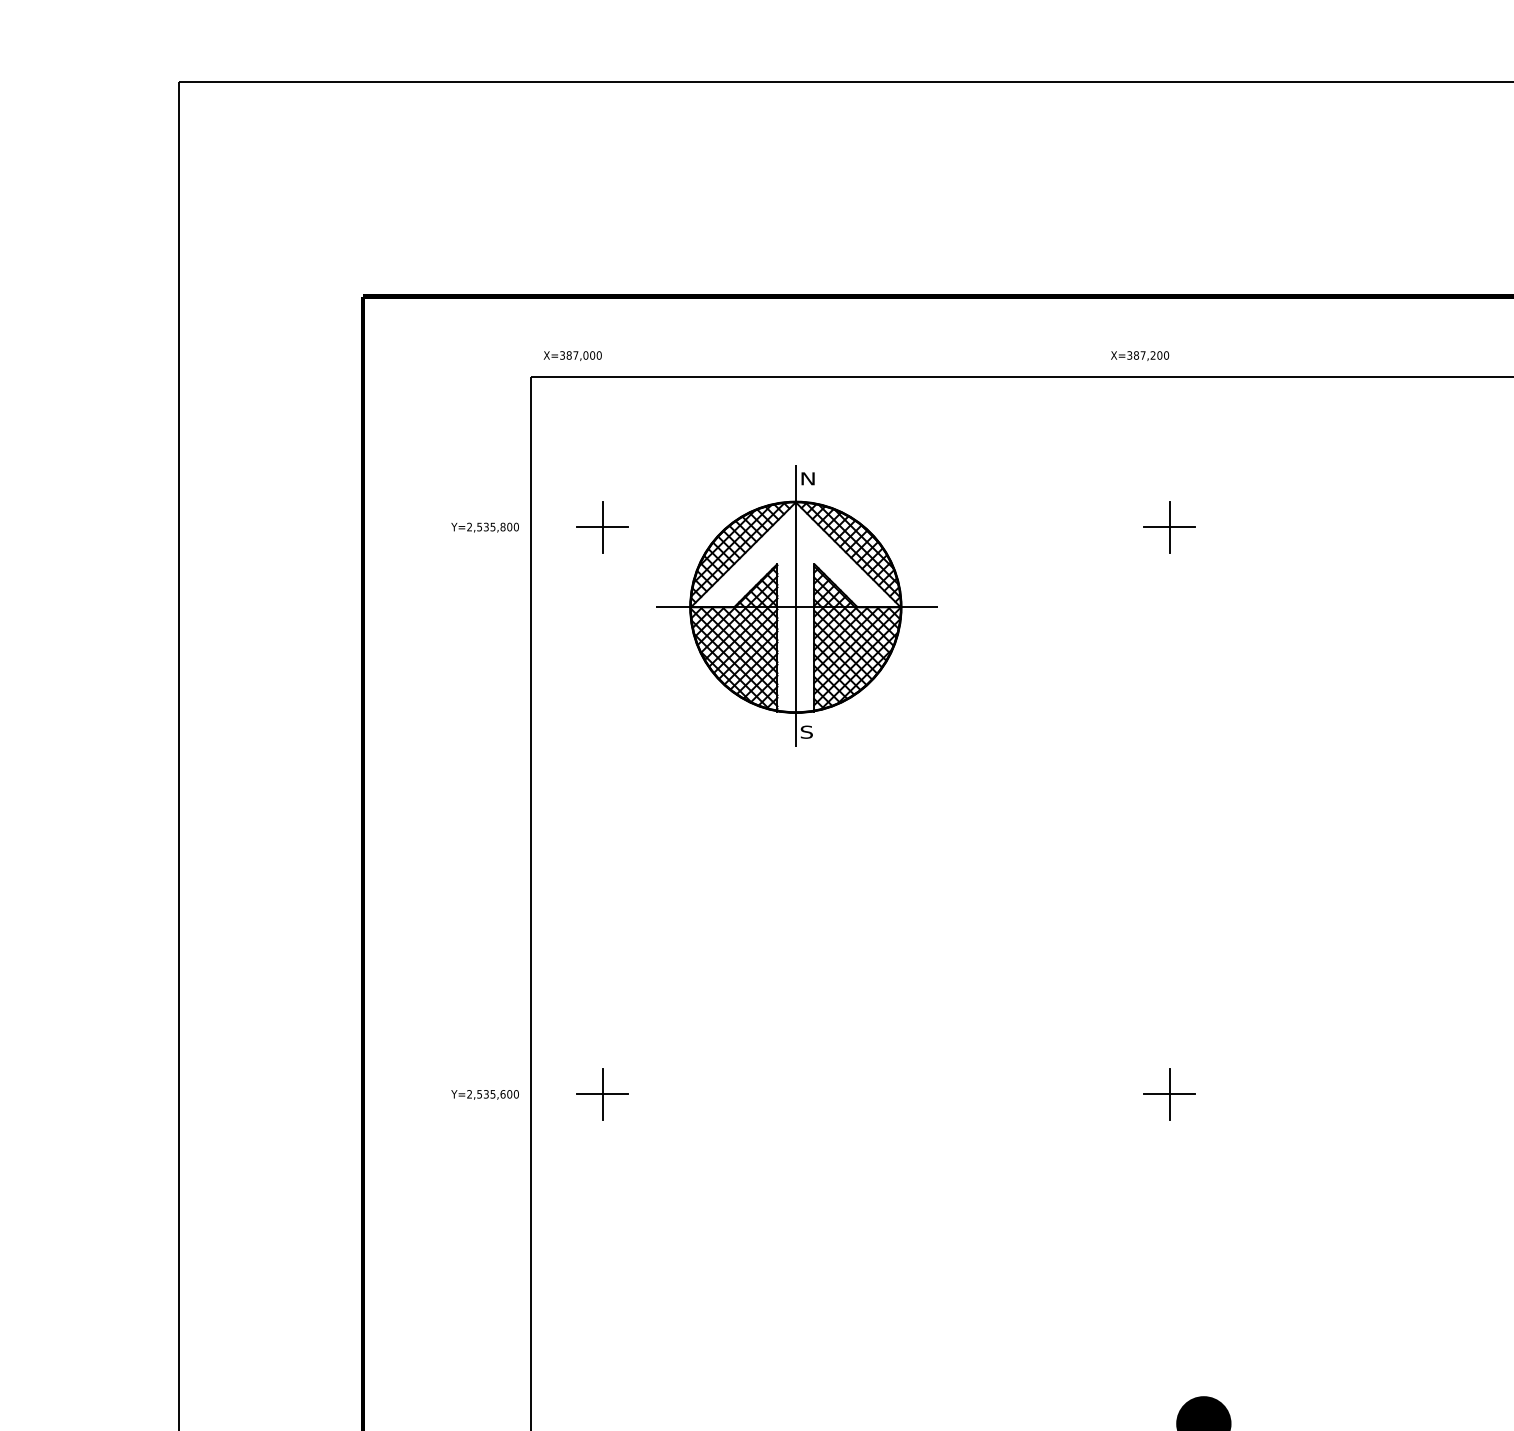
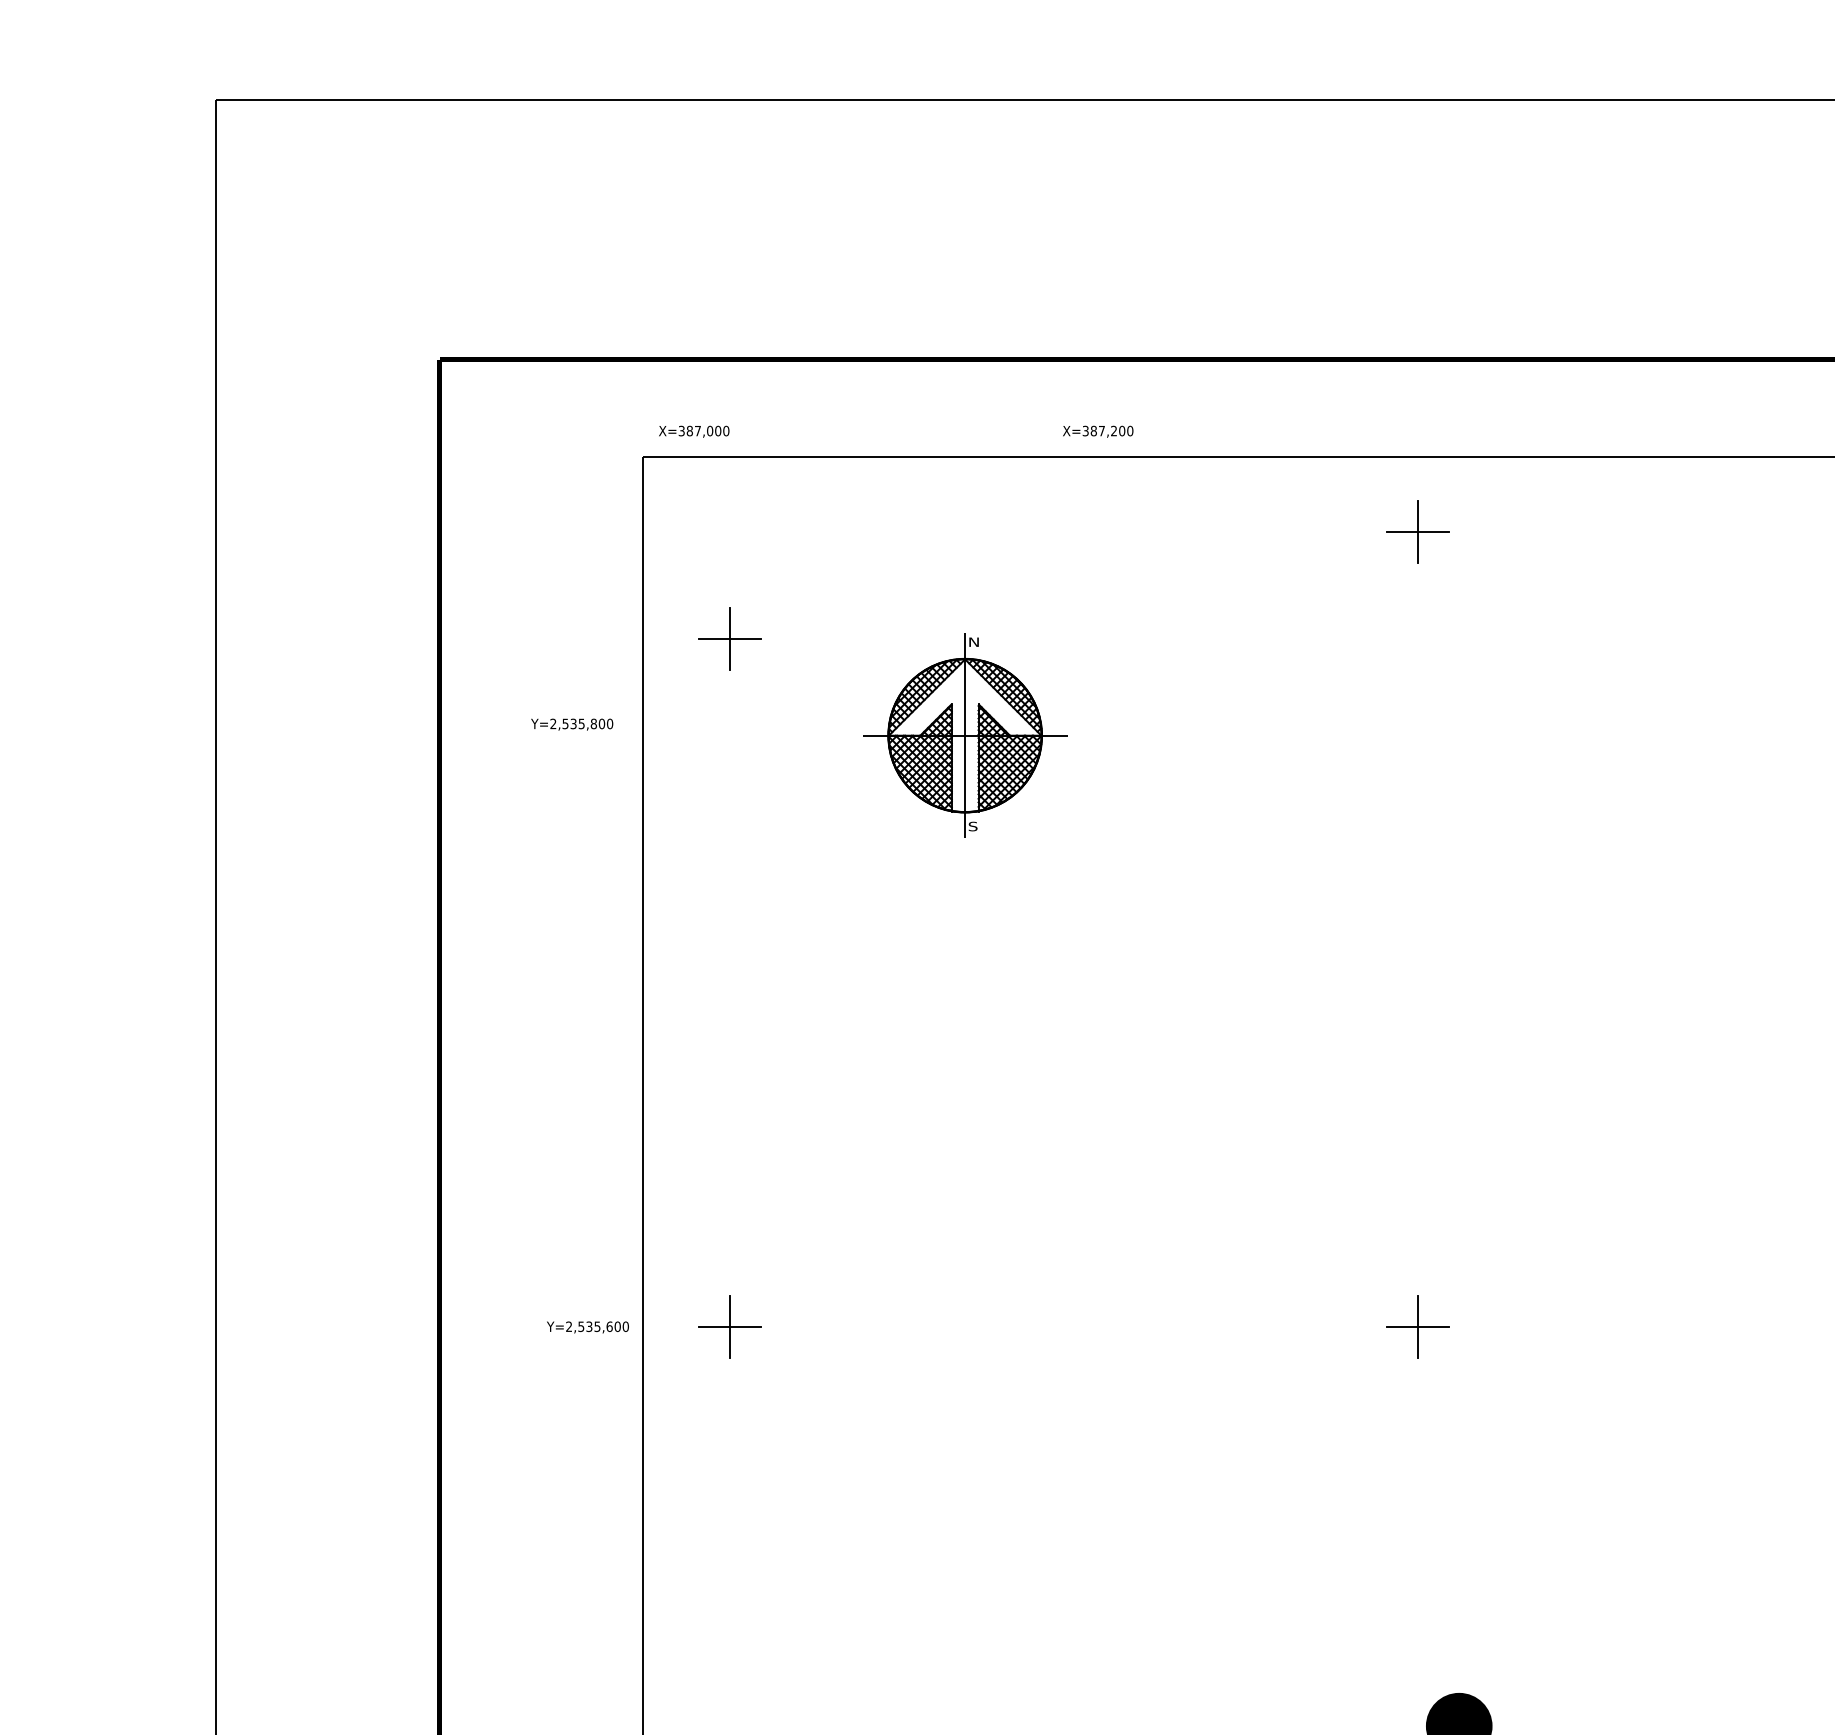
text: (1140, 355) -> (1098, 431), moved
text: (484, 527) -> (571, 724), moved
part: (1169, 527) -> (1417, 532), moved
part: (796, 605) -> (965, 734), size x0.6

